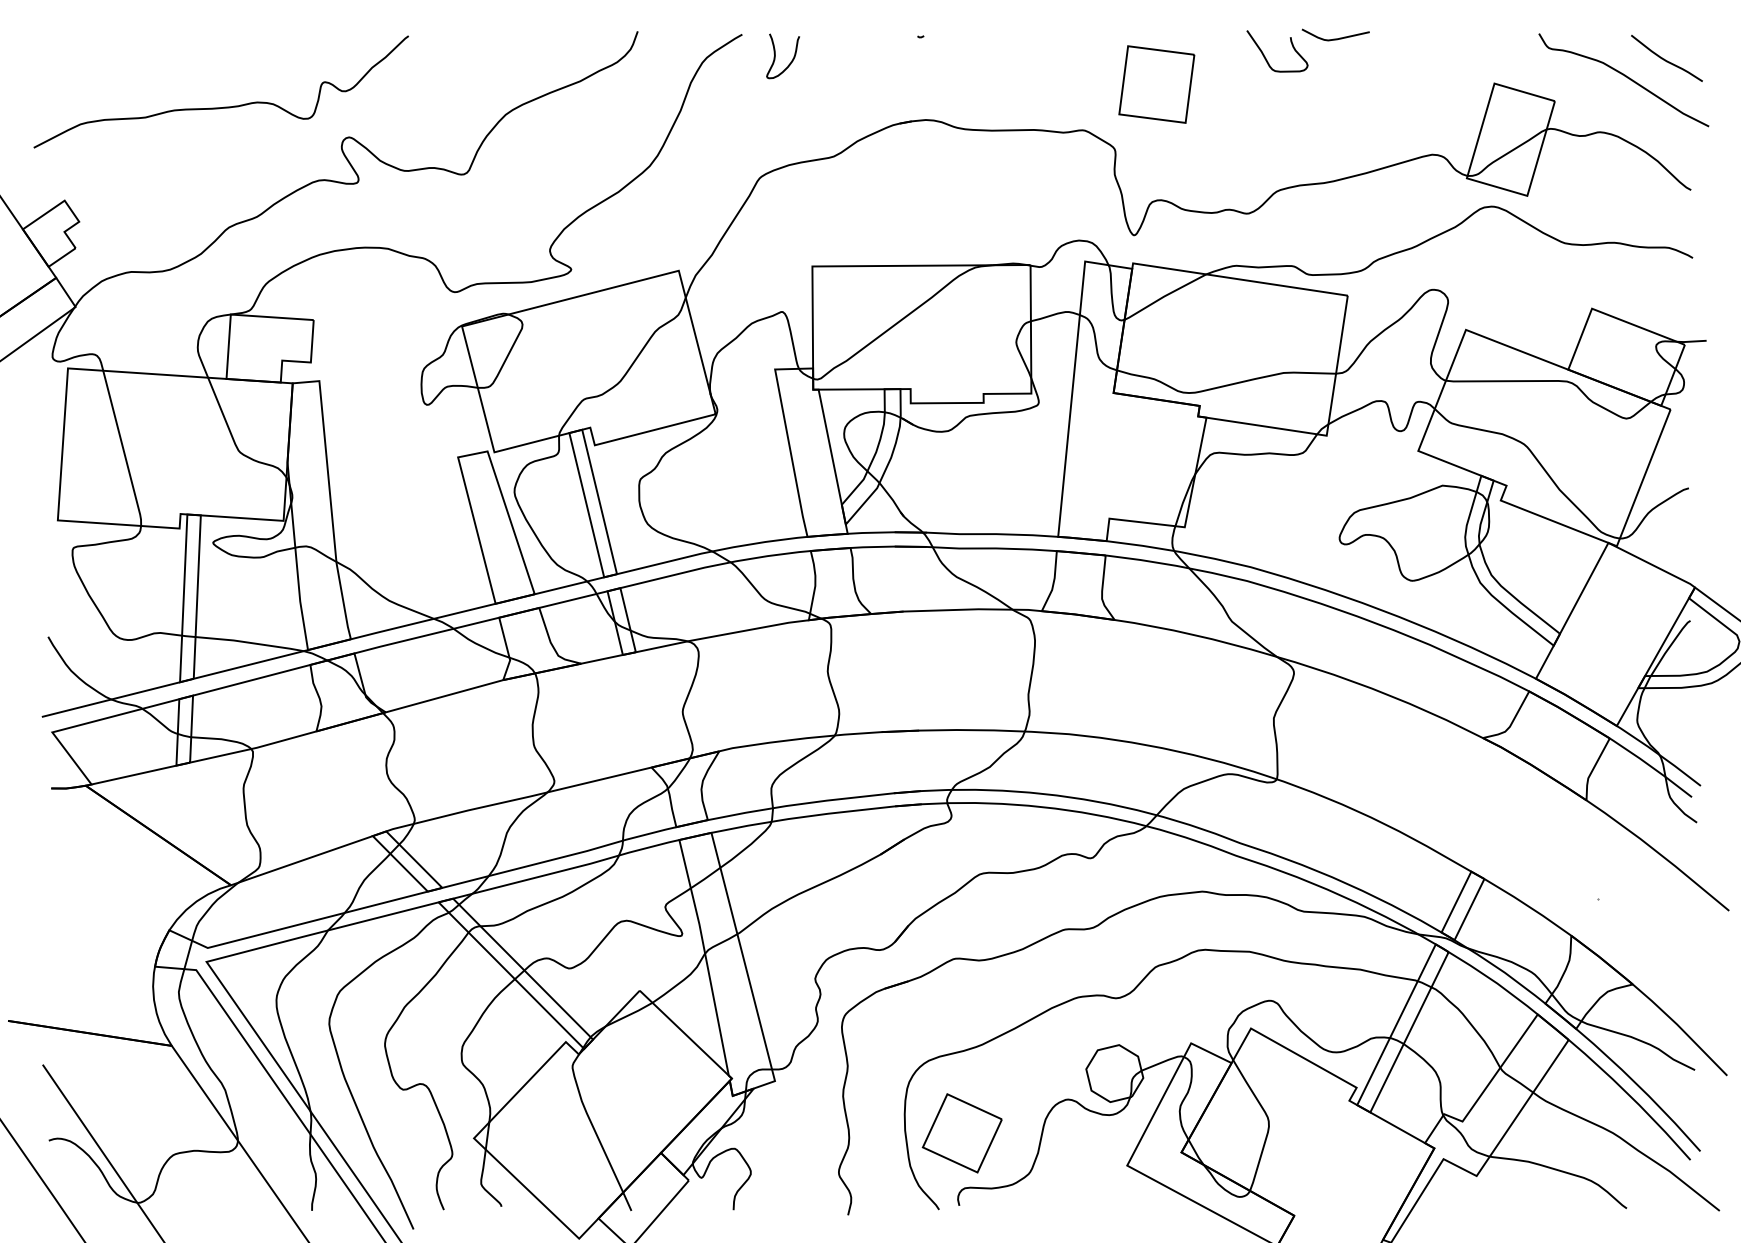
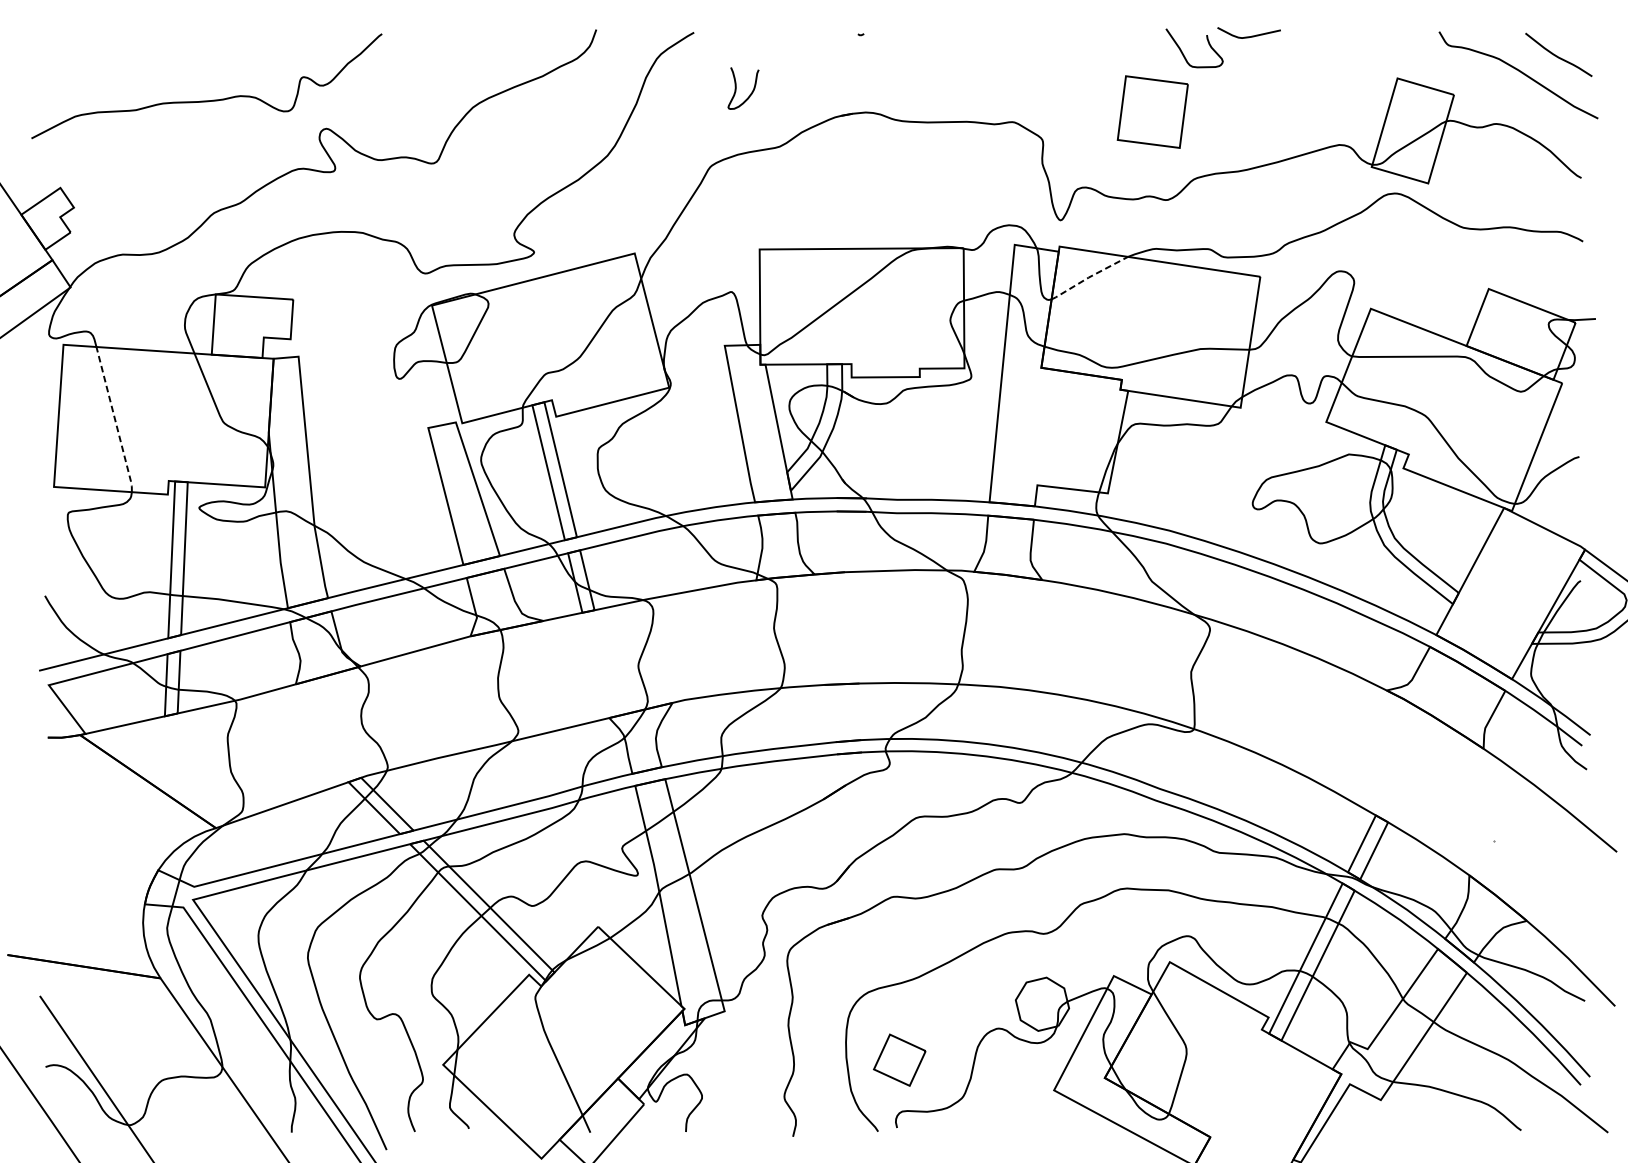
curve: (775, 56) -> (736, 88), moved
part: (1156, 84) -> (1152, 112), moved
line: (1164, 296) -> (1088, 277), solid -> dashed
line: (123, 449) -> (115, 420), solid -> dashed
part: (961, 1133) -> (899, 1060), size x0.7

